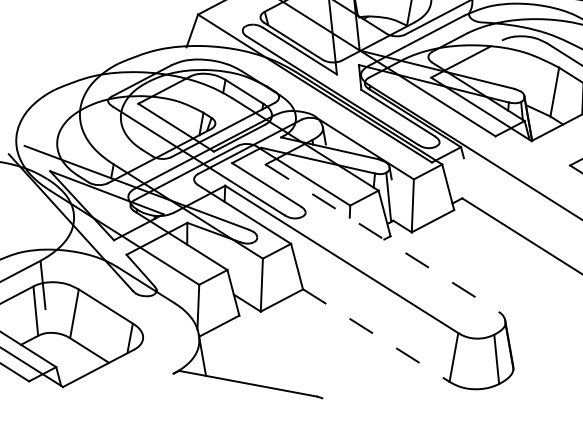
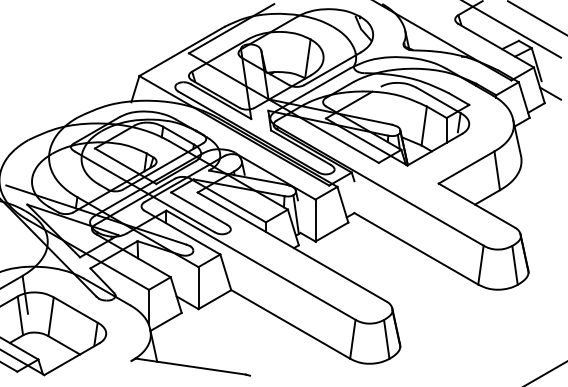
line: (382, 238) -> (292, 247), dashed -> solid
line: (376, 335) -> (290, 324), dashed -> solid

